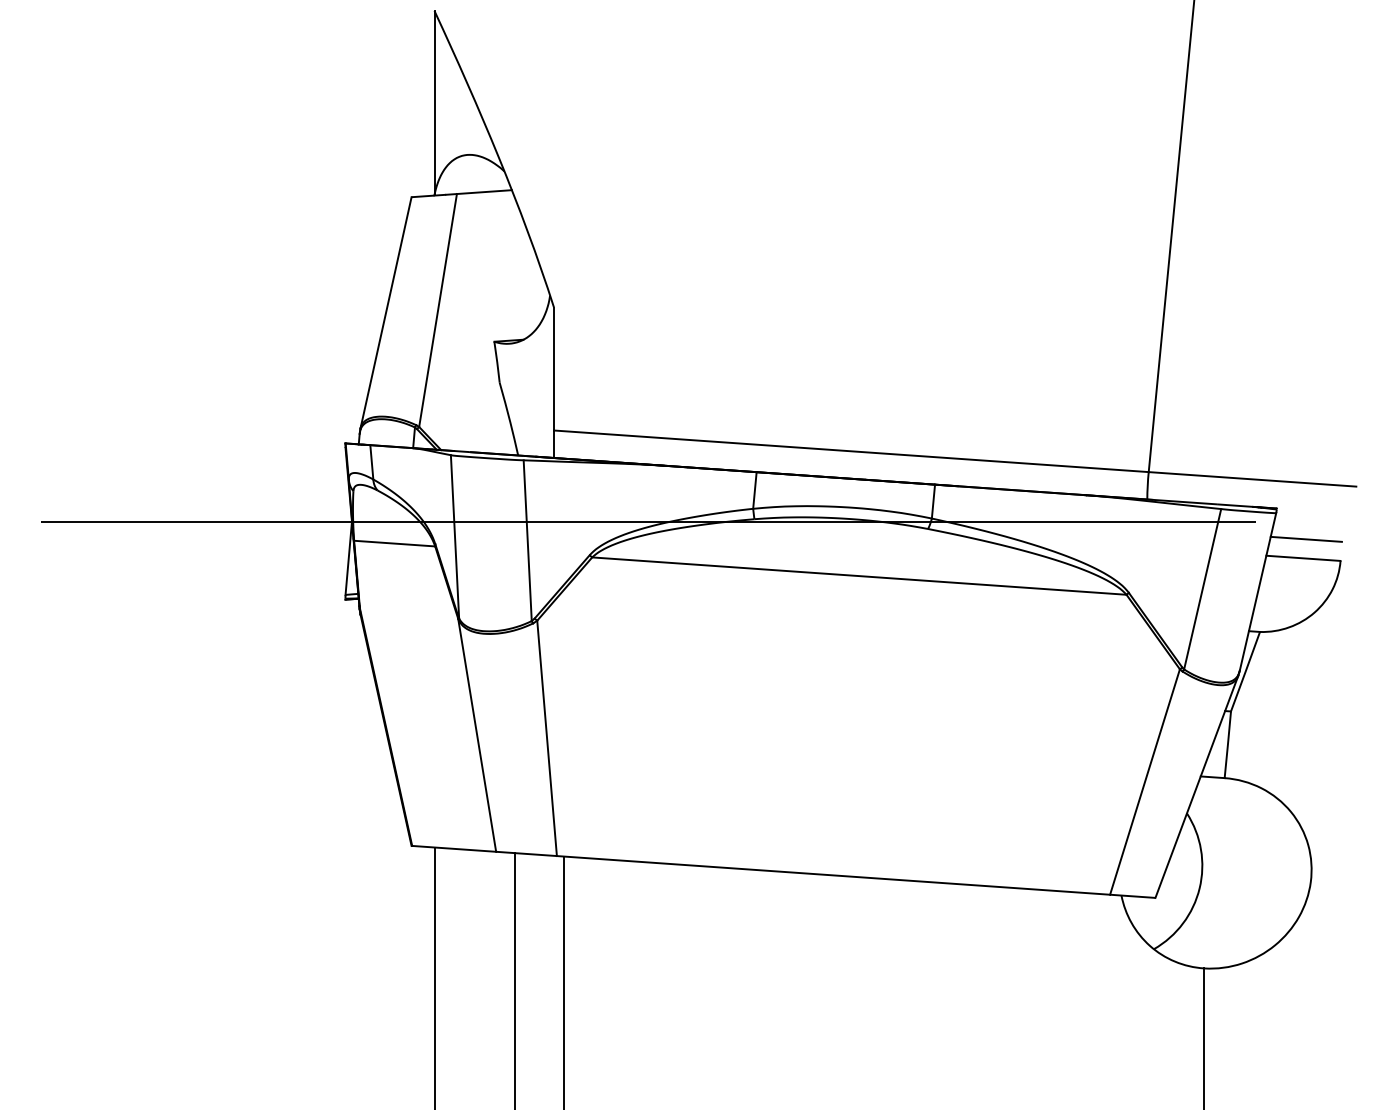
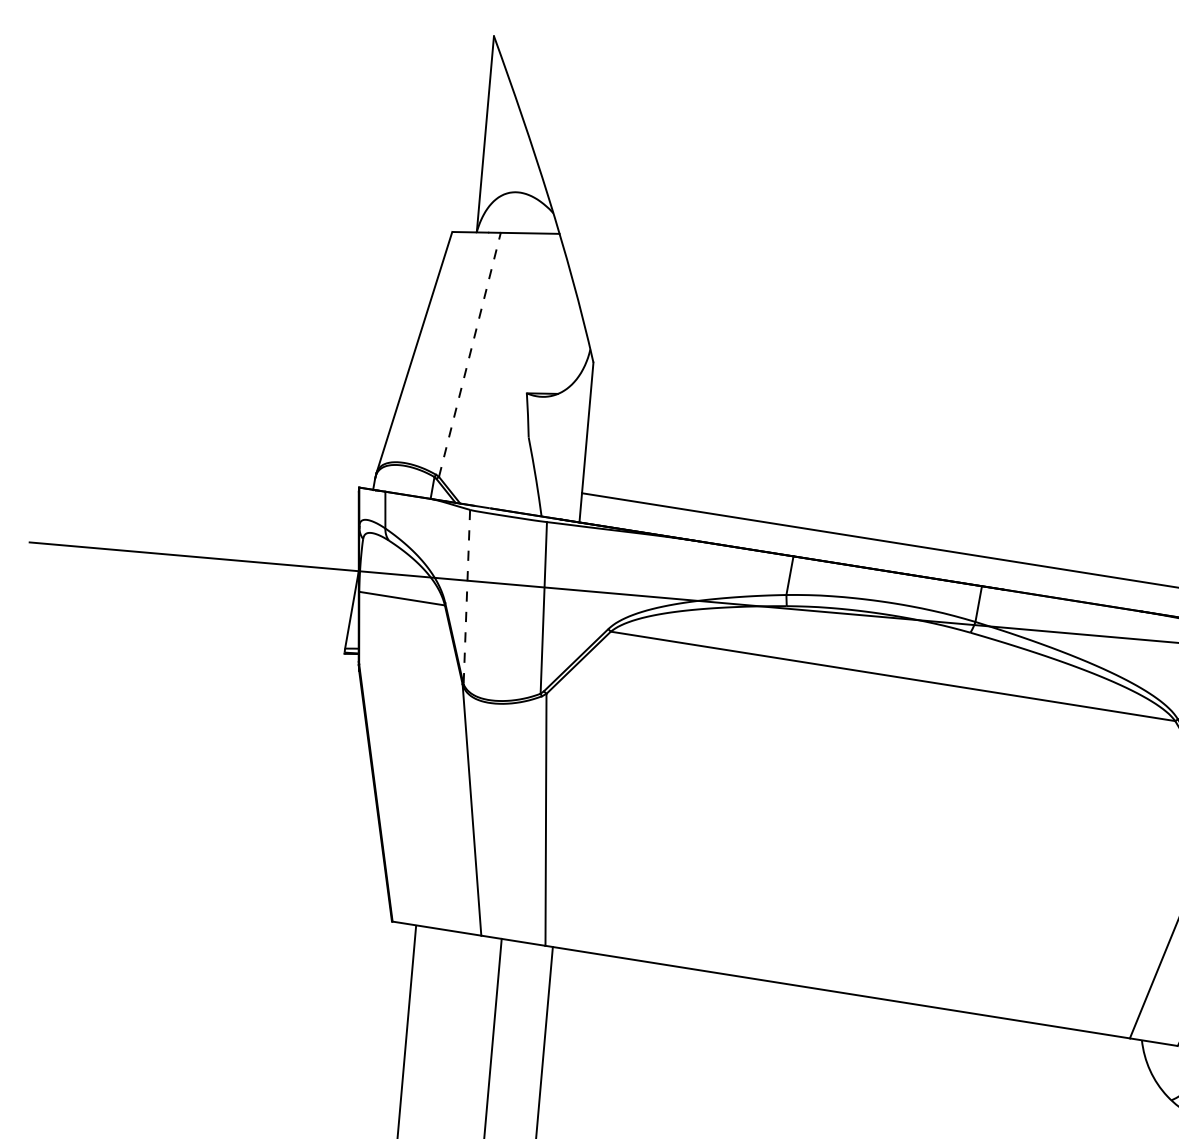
line: (438, 310) -> (470, 354), solid -> dashed
line: (455, 536) -> (467, 596), solid -> dashed

